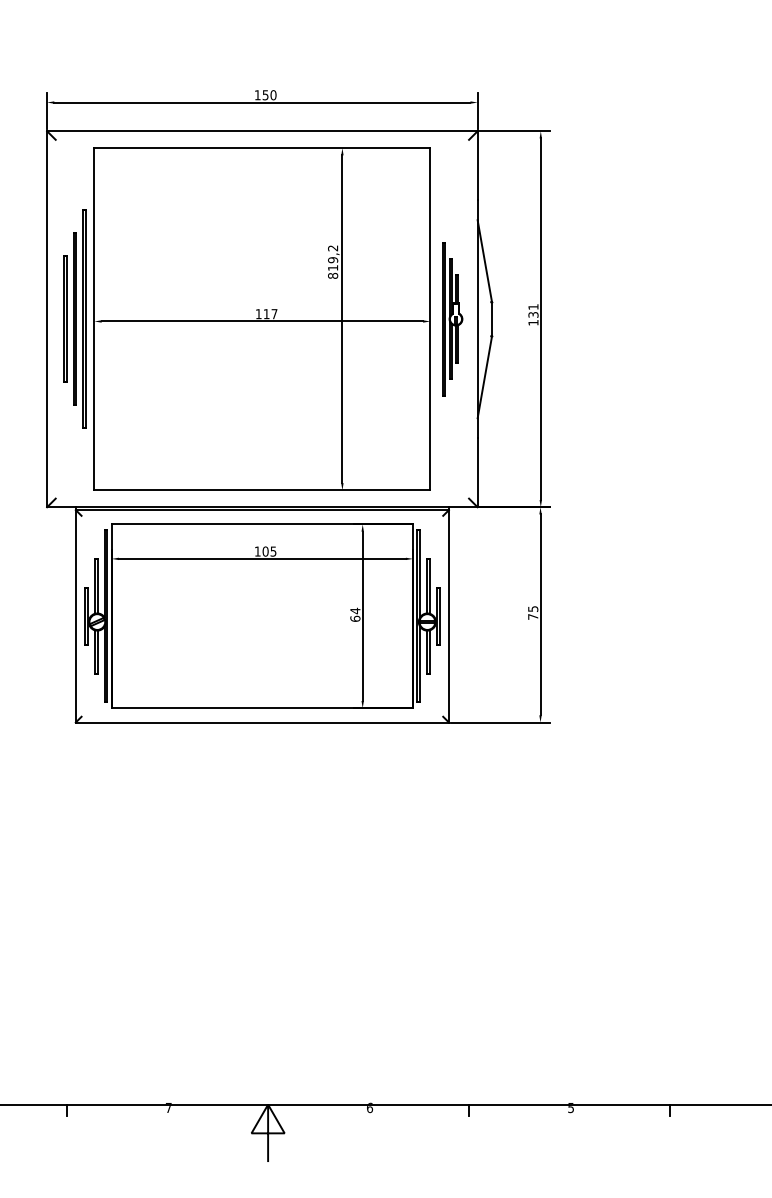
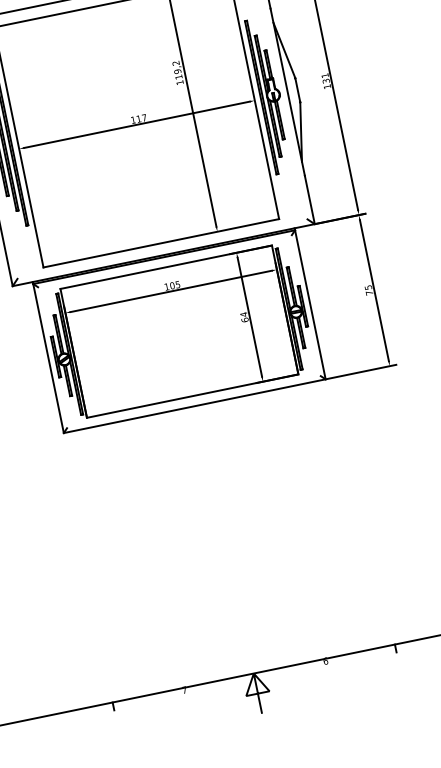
text: (333, 275) -> (180, 82), 819,2 -> 119,2
part: (452, 318) -> (269, 95), size x1.43

